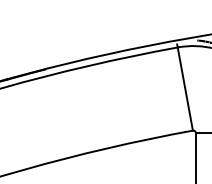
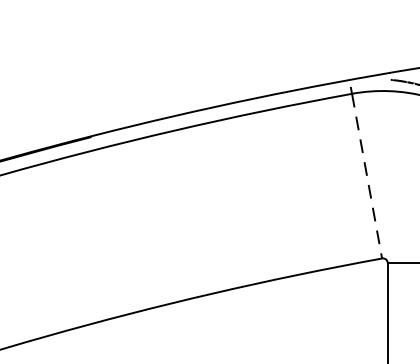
line: (185, 89) -> (367, 177), solid -> dashed

